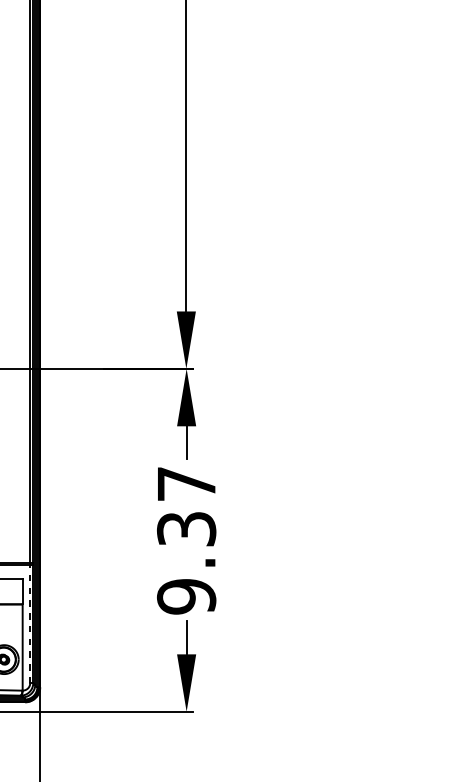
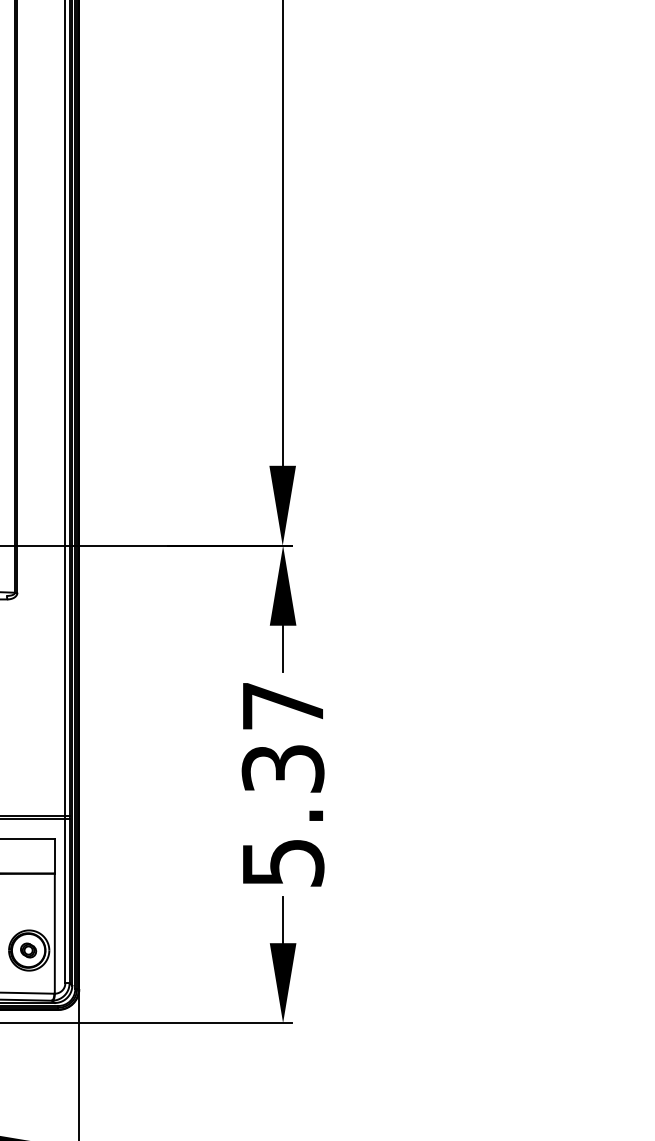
text: (186, 596) -> (282, 862), 9.37 -> 5.37
line: (30, 623) -> (65, 900), dashed -> solid

